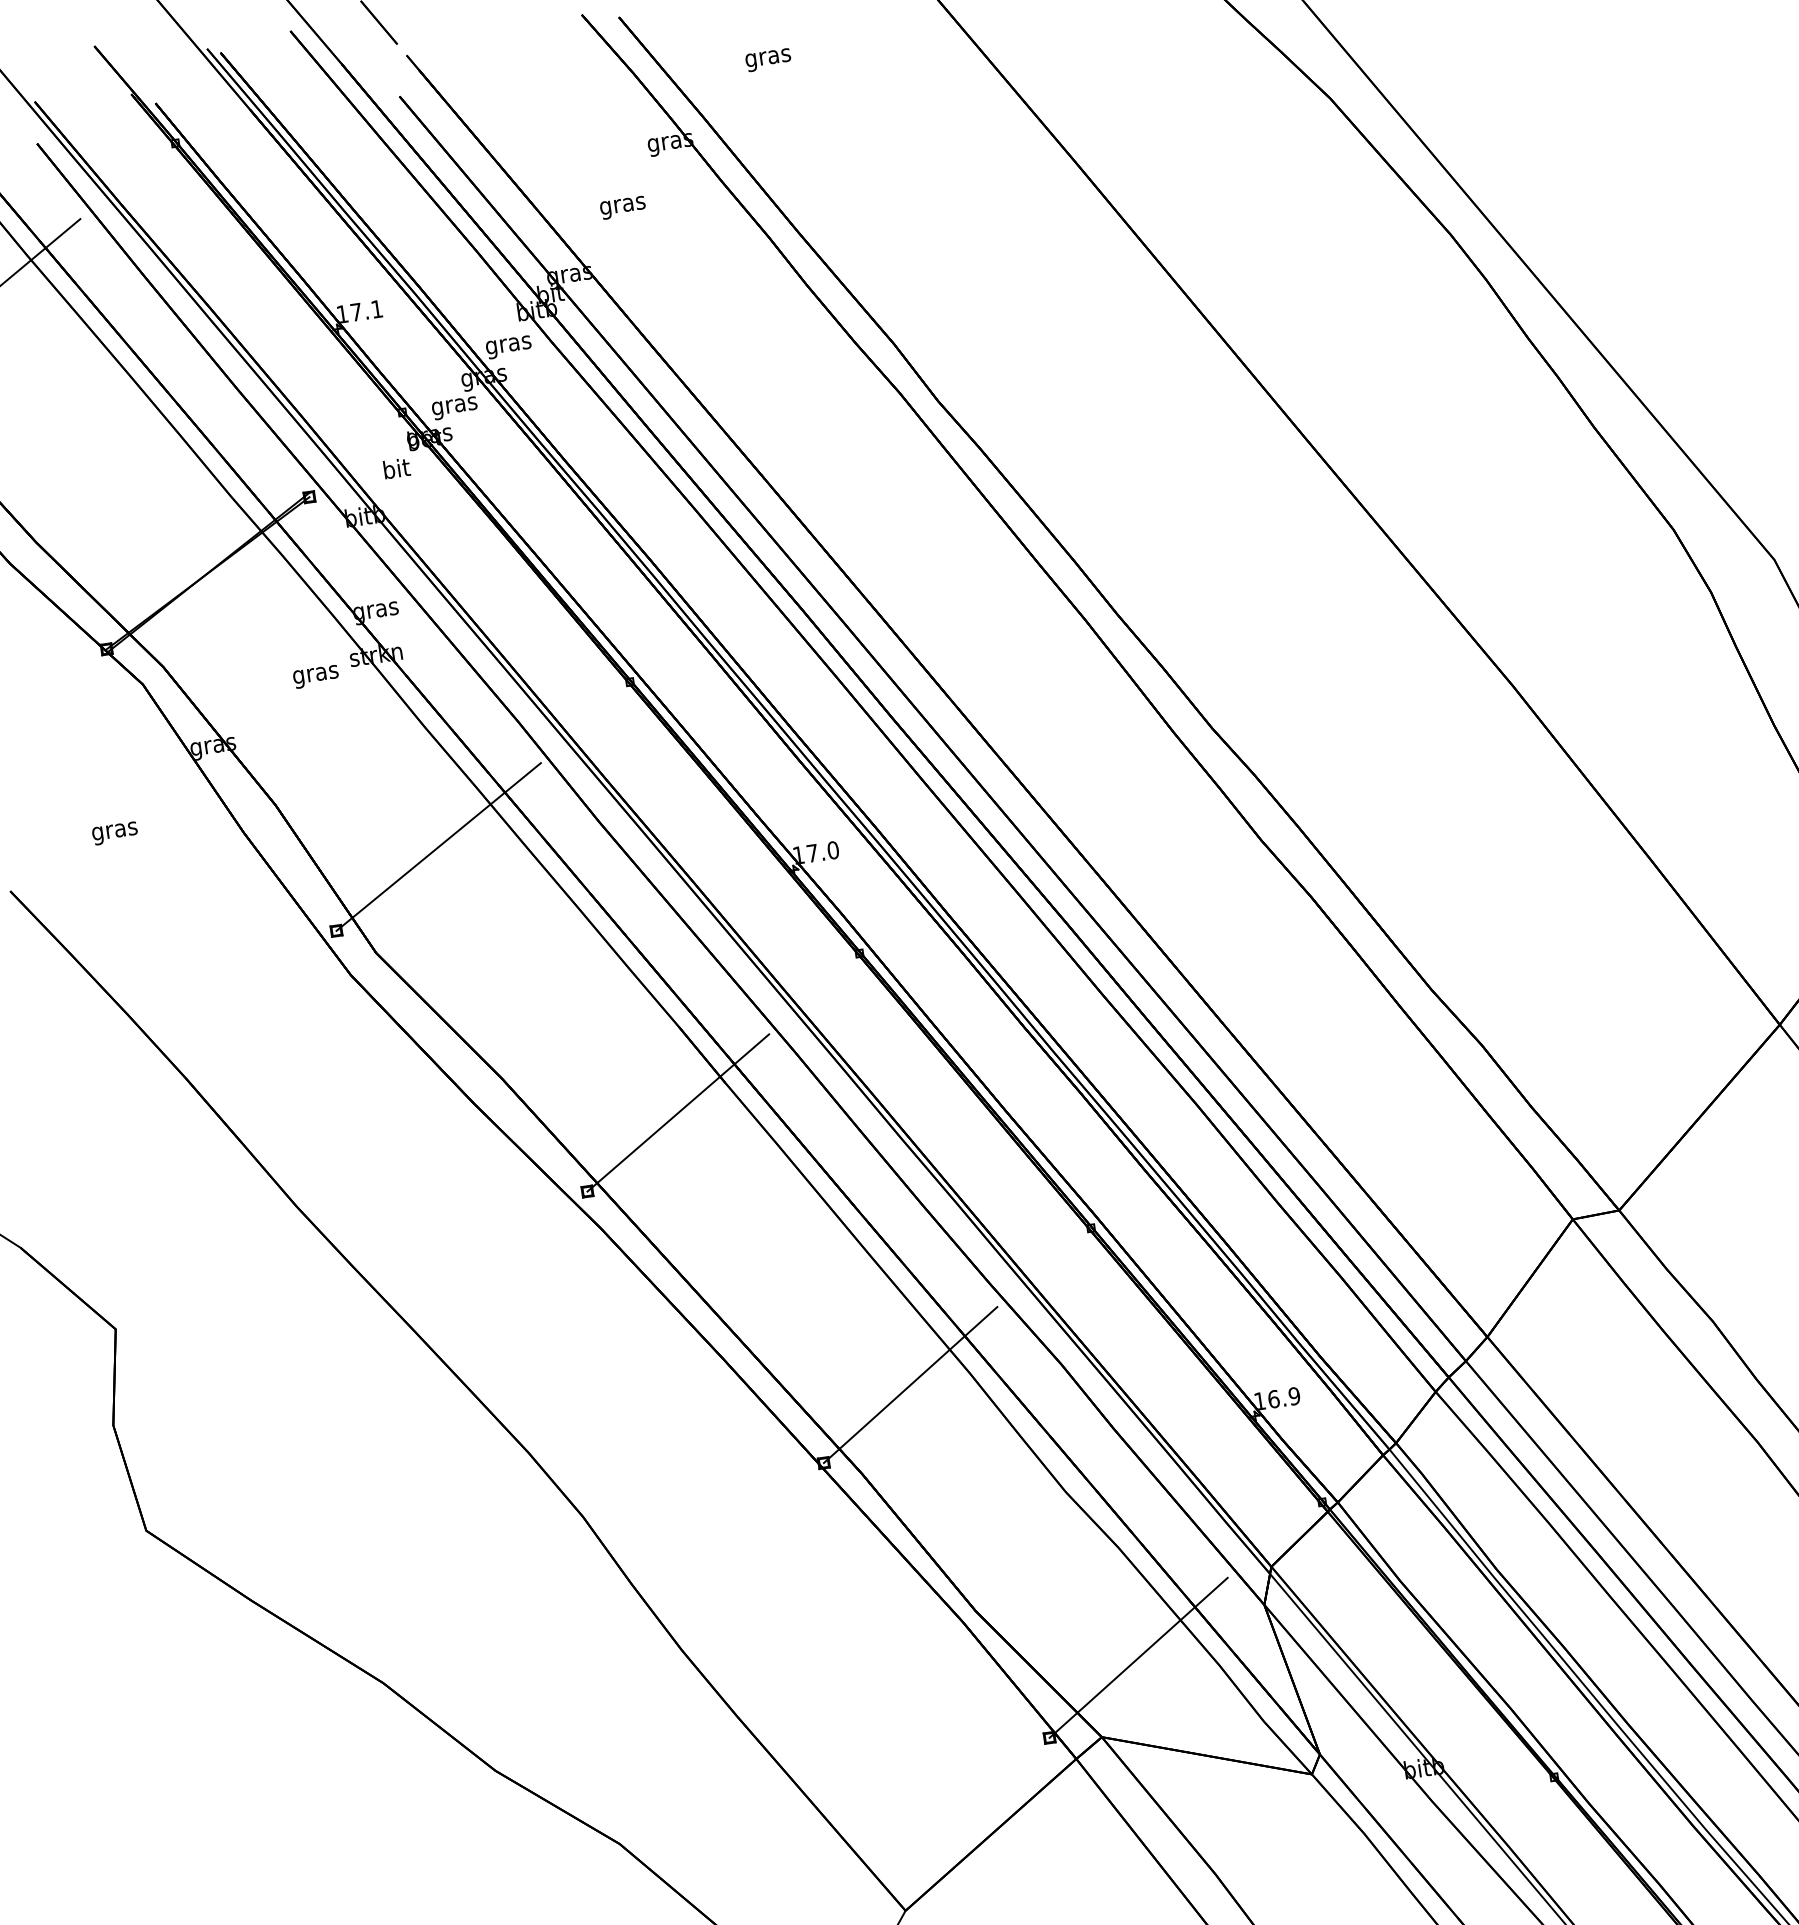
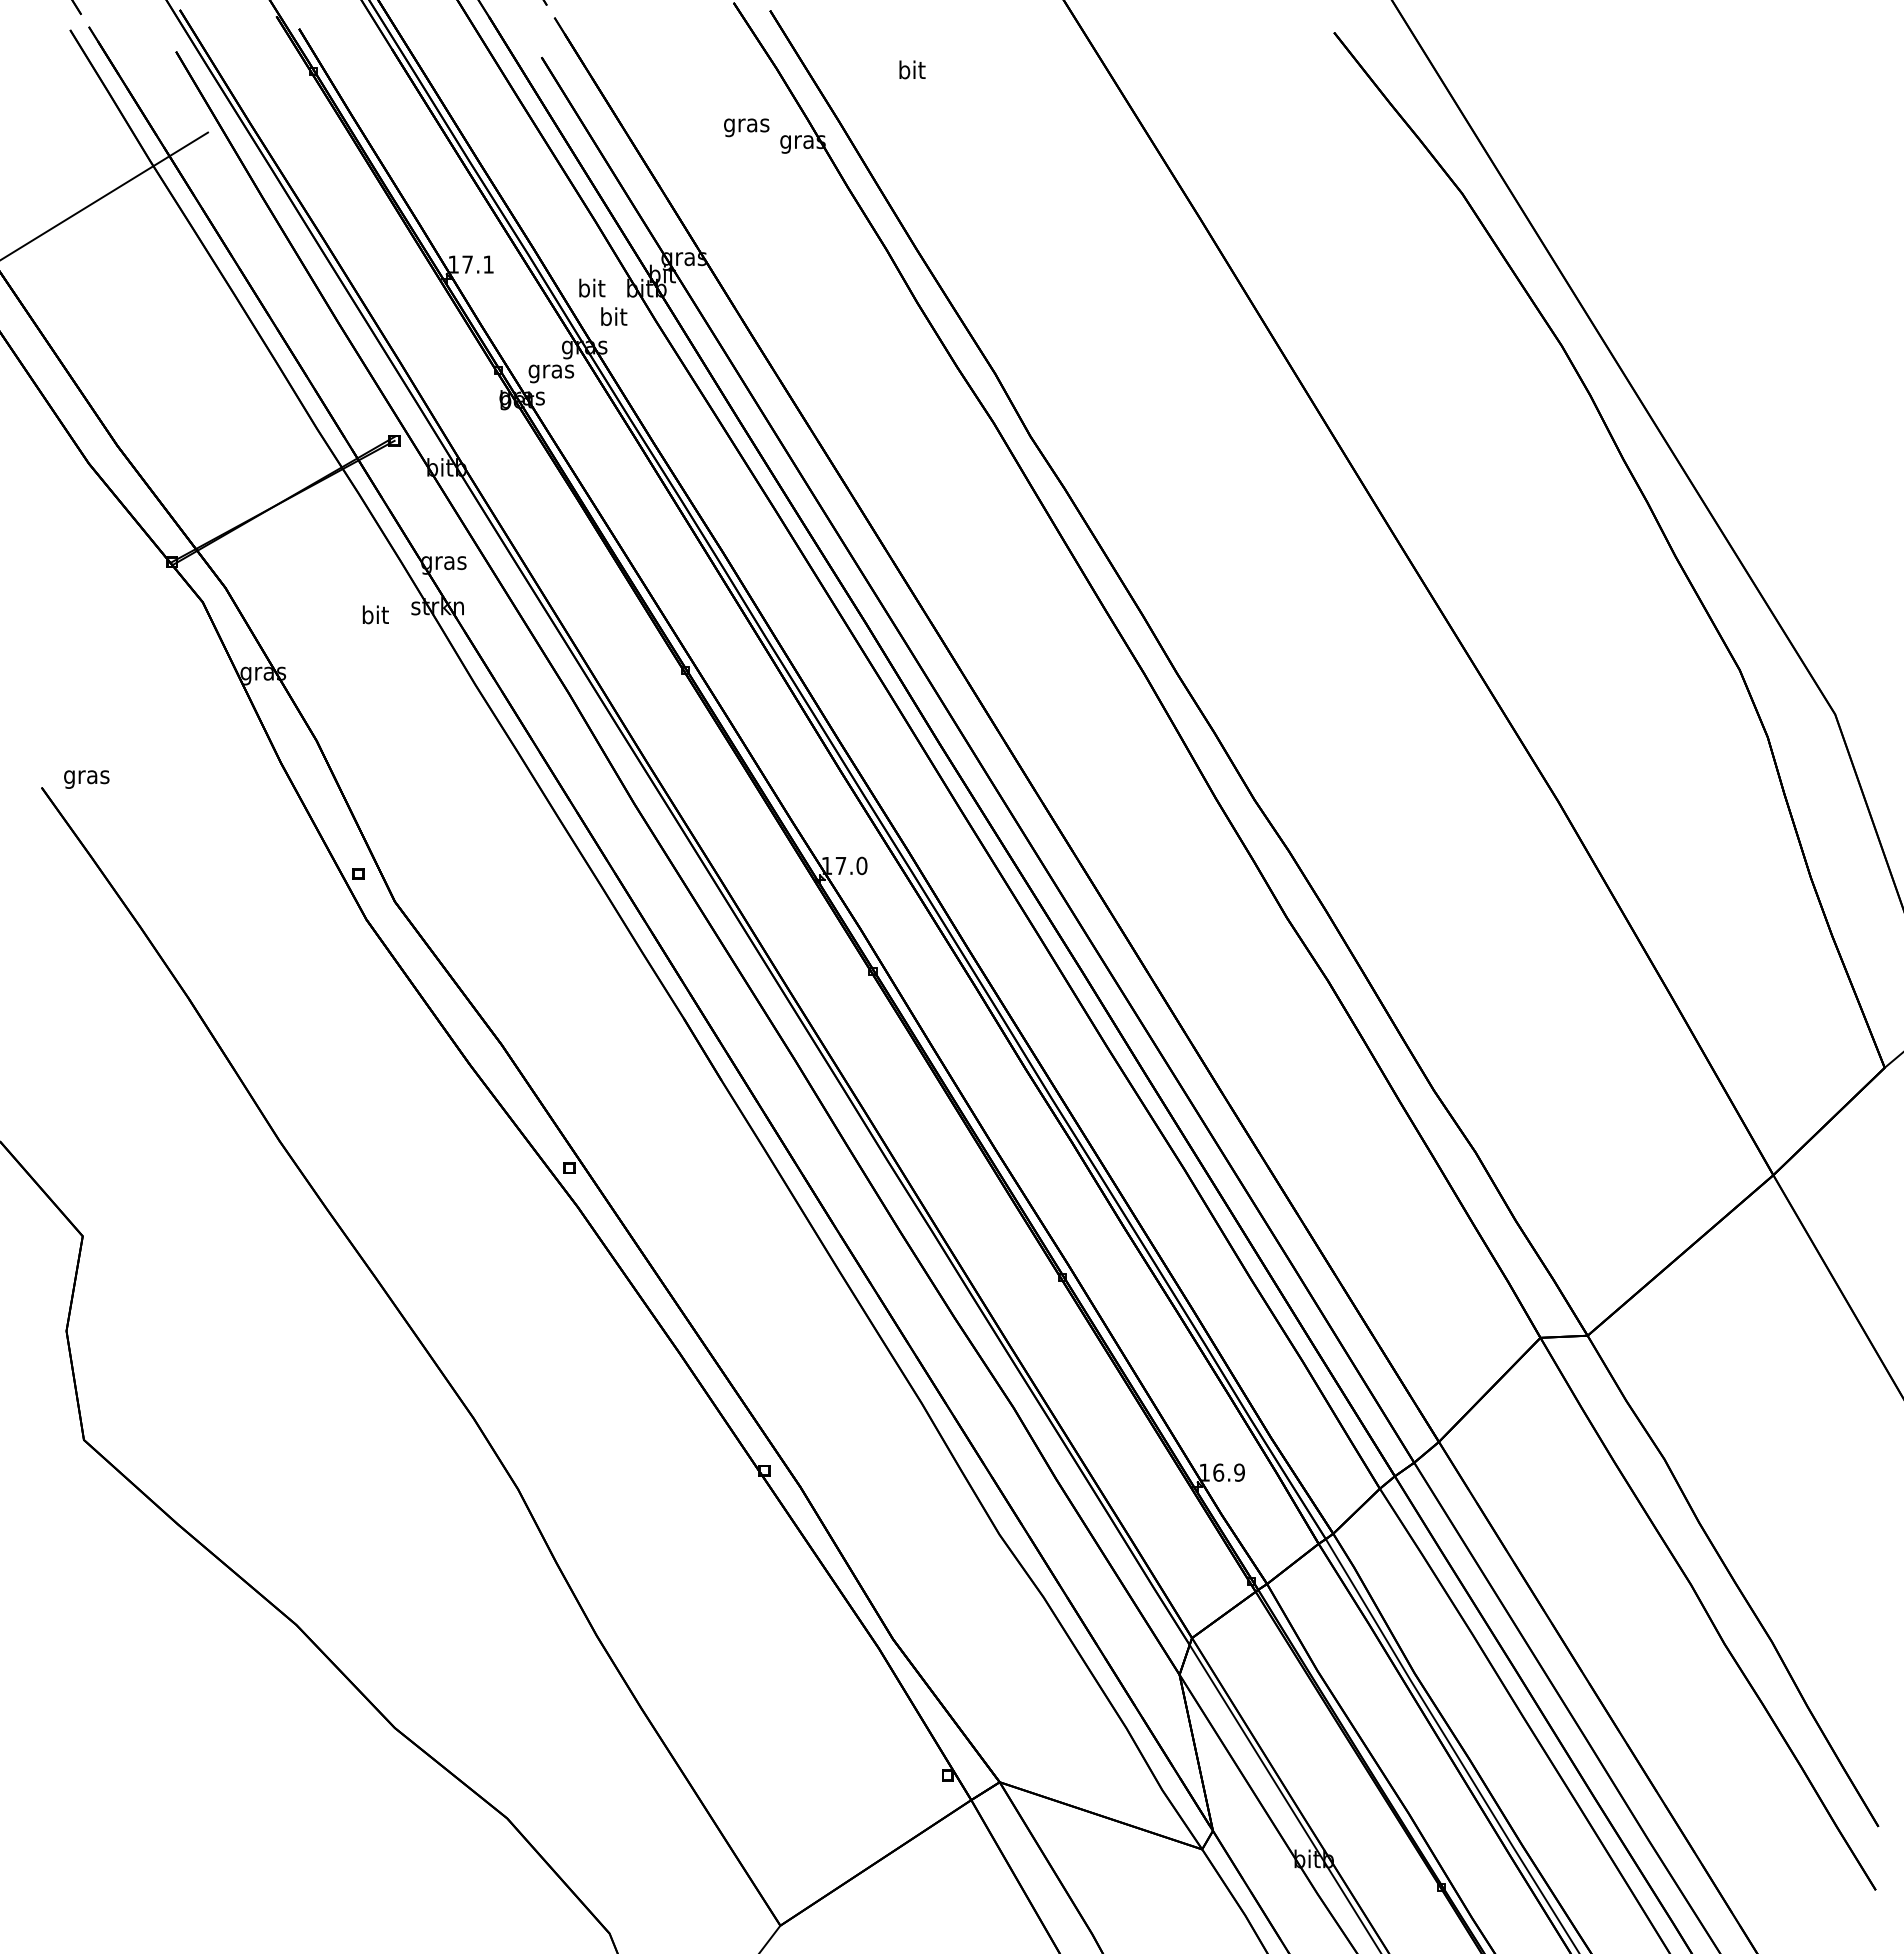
text: (767, 57) -> (911, 71), gras -> bit
text: (622, 207) -> (746, 127), moved
text: (508, 344) -> (613, 318), gras -> bit
text: (397, 467) -> (592, 287), moved
text: (314, 673) -> (374, 616), gras -> bit
text: (114, 833) -> (86, 779), moved
line: (438, 846) -> (471, 805), removed
line: (678, 1113) -> (670, 1103), removed
line: (910, 1384) -> (861, 1405), removed
line: (1138, 1657) -> (1047, 1708), removed

